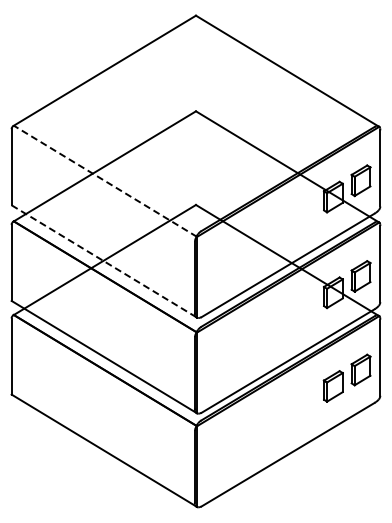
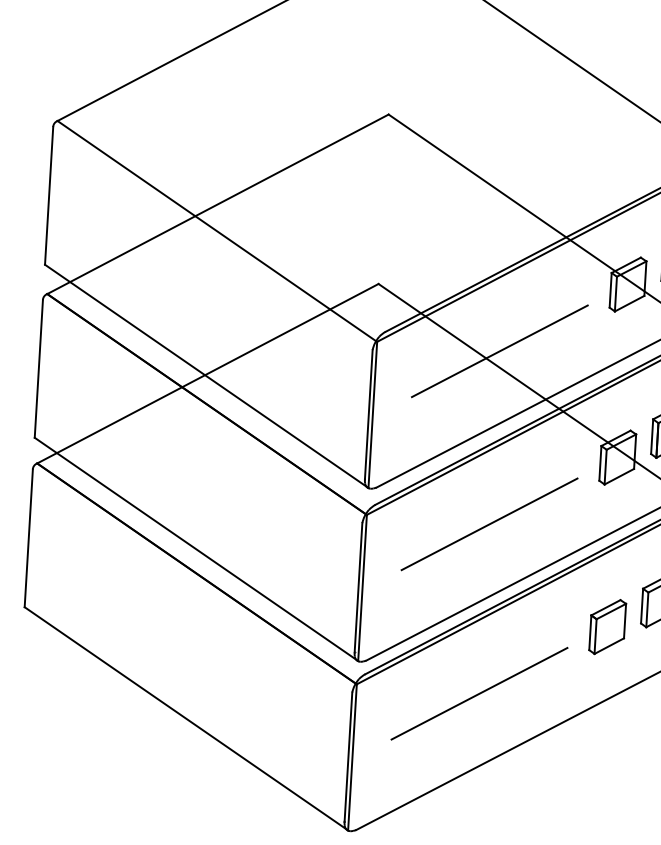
line: (105, 181) -> (217, 231), dashed -> solid
line: (264, 238) -> (498, 351), added
line: (104, 261) -> (206, 376), dashed -> solid
line: (264, 333) -> (488, 523), added
line: (264, 427) -> (478, 693), added

